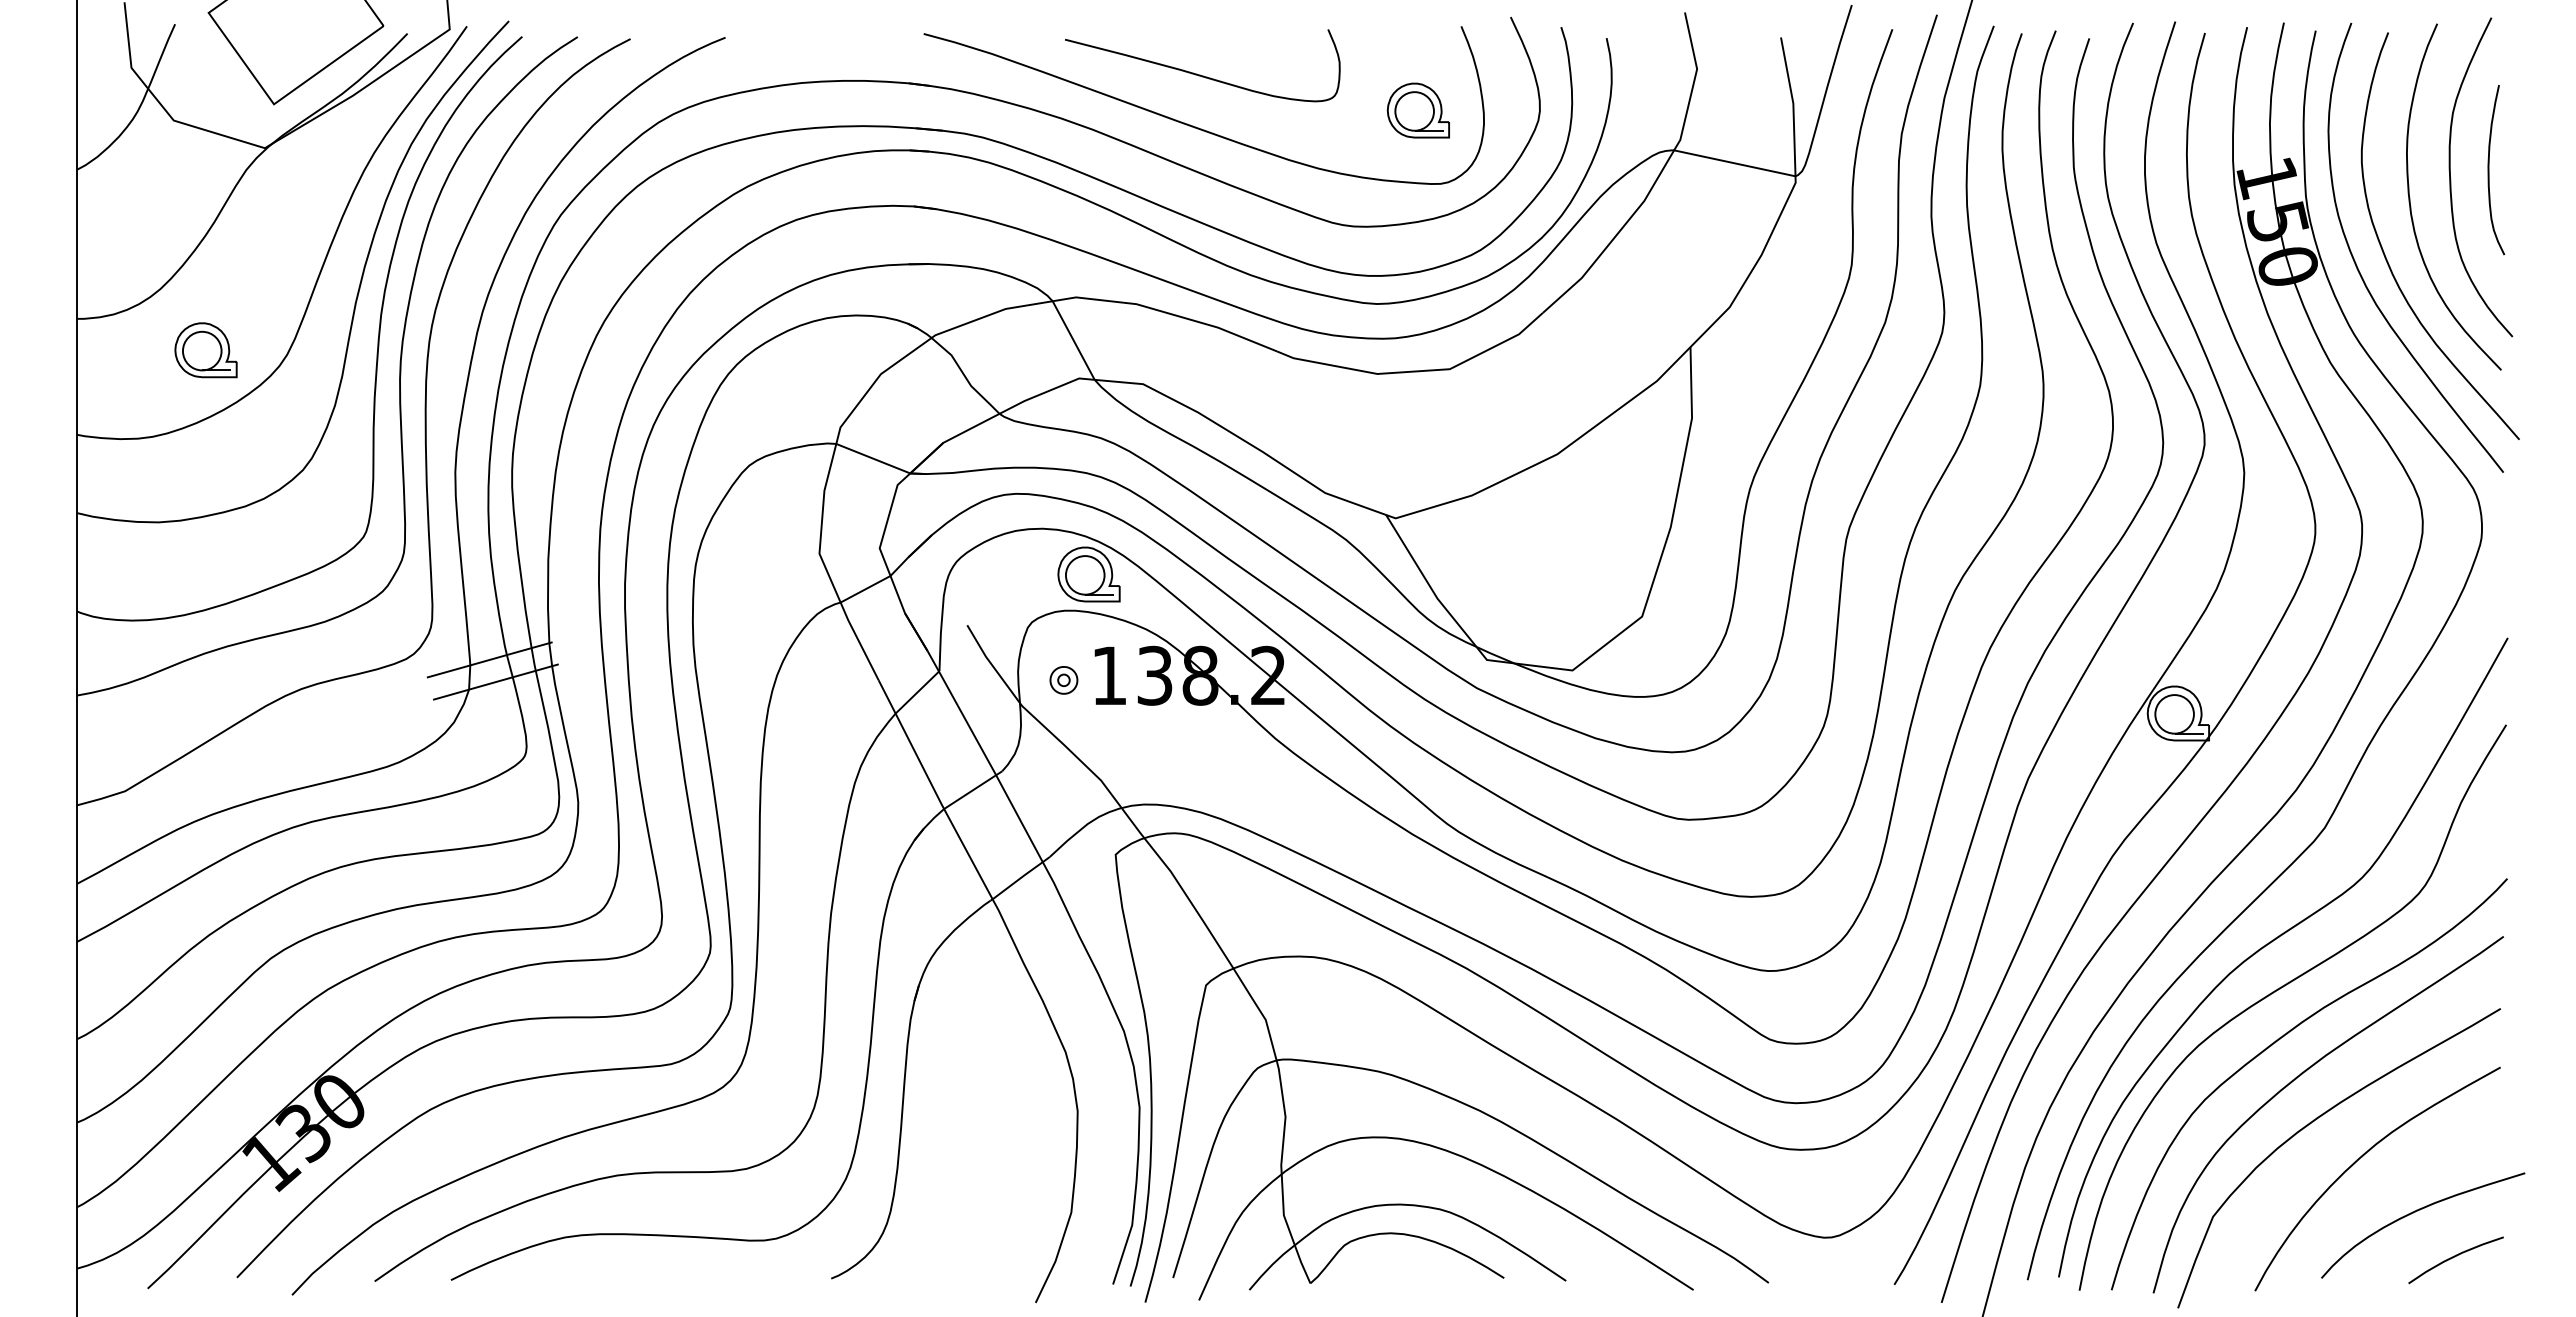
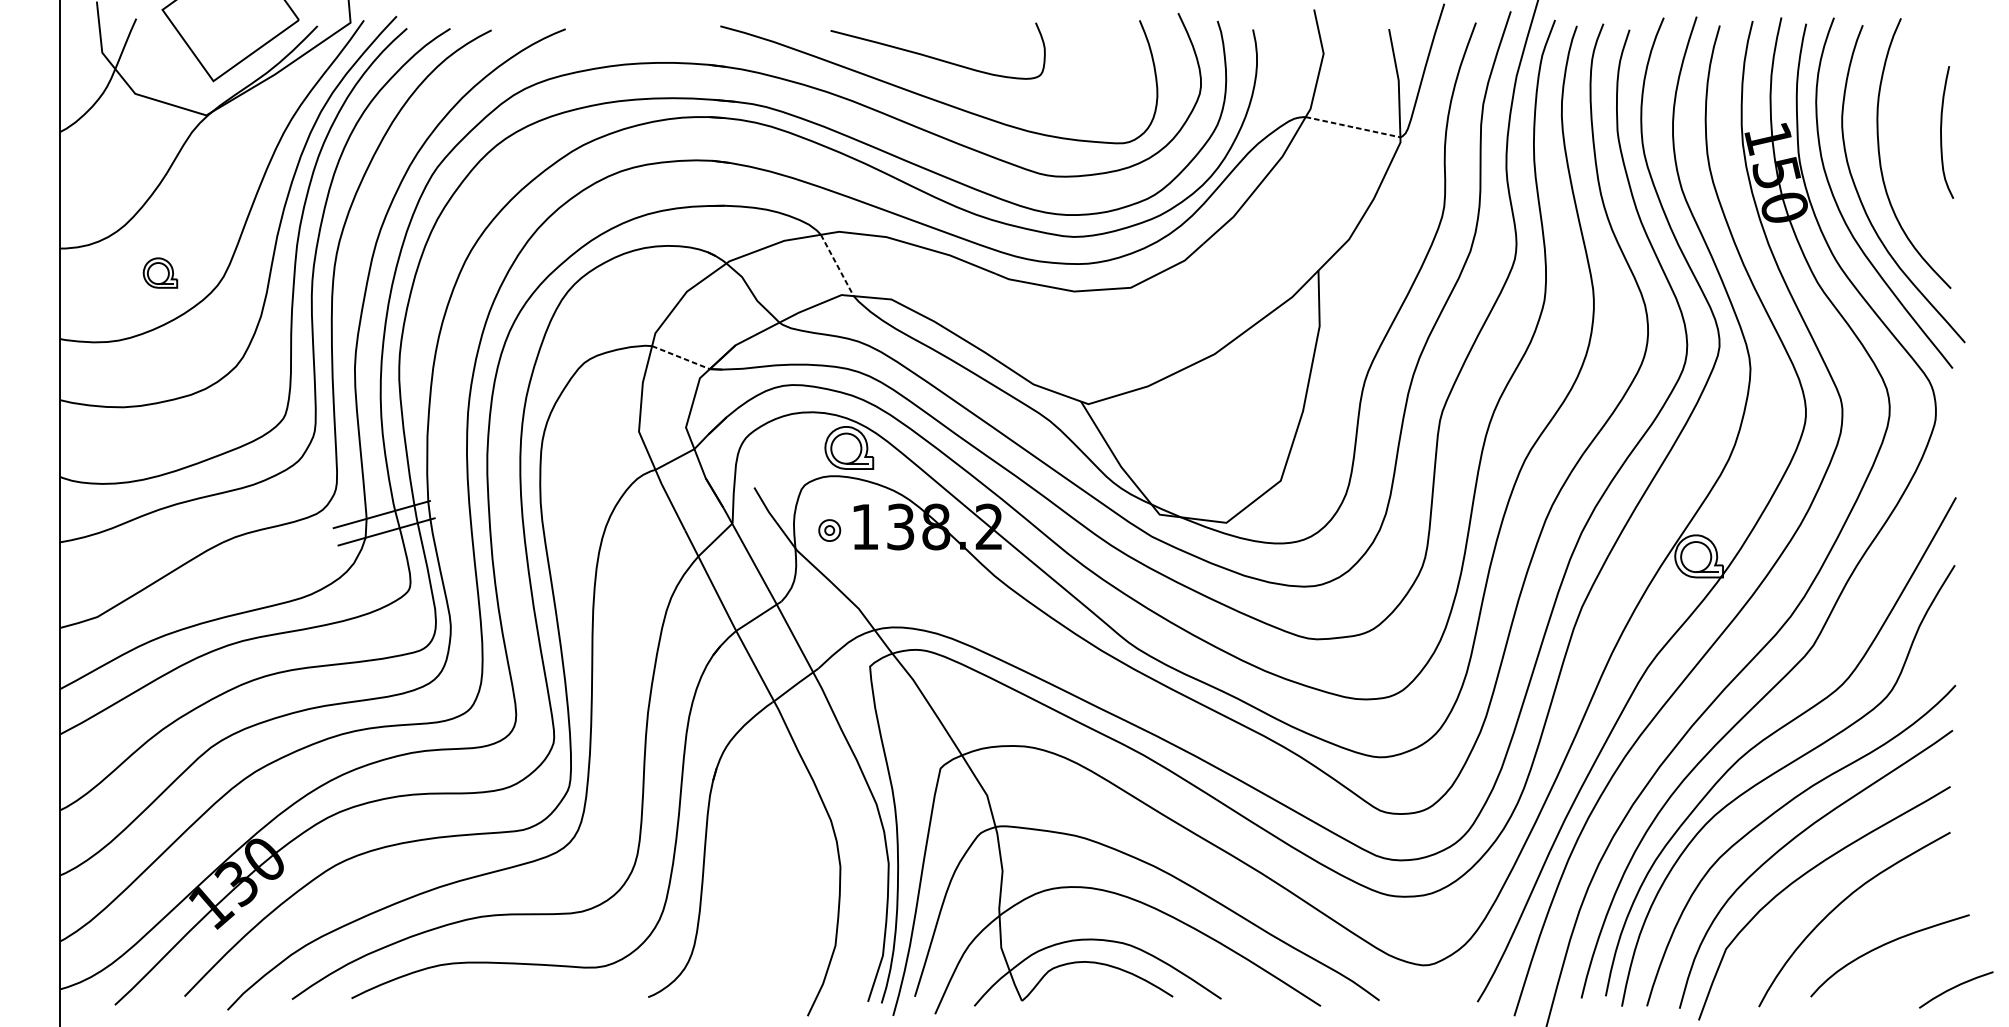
part: (1417, 110) -> (1105, 86), removed
line: (1735, 163) -> (1353, 127), solid -> dashed
curve: (2451, 179) -> (1912, 139), removed
line: (1073, 340) -> (837, 265), solid -> dashed
part: (205, 350) -> (160, 273), size x0.7
line: (873, 458) -> (681, 357), solid -> dashed
curve: (2453, 1258) -> (1954, 988), moved

